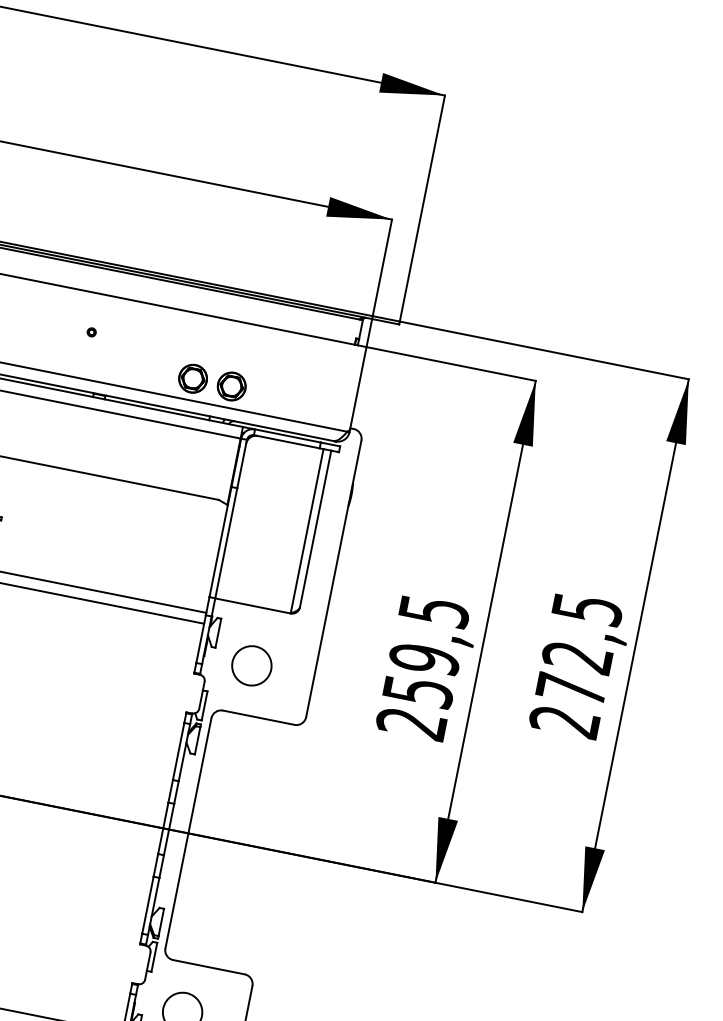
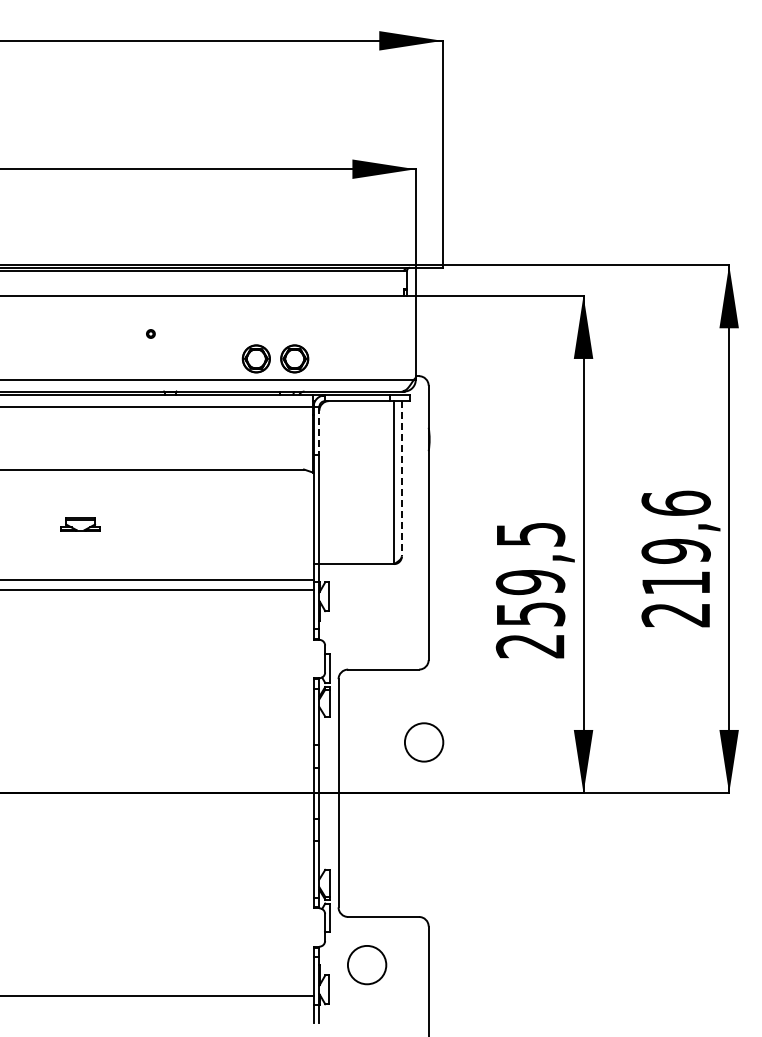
line: (242, 463) -> (319, 430), solid -> dashed
line: (315, 528) -> (401, 478), solid -> dashed
text: (578, 648) -> (675, 542), 272,5 -> 219,6
circle: (252, 665) -> (424, 742), moved

